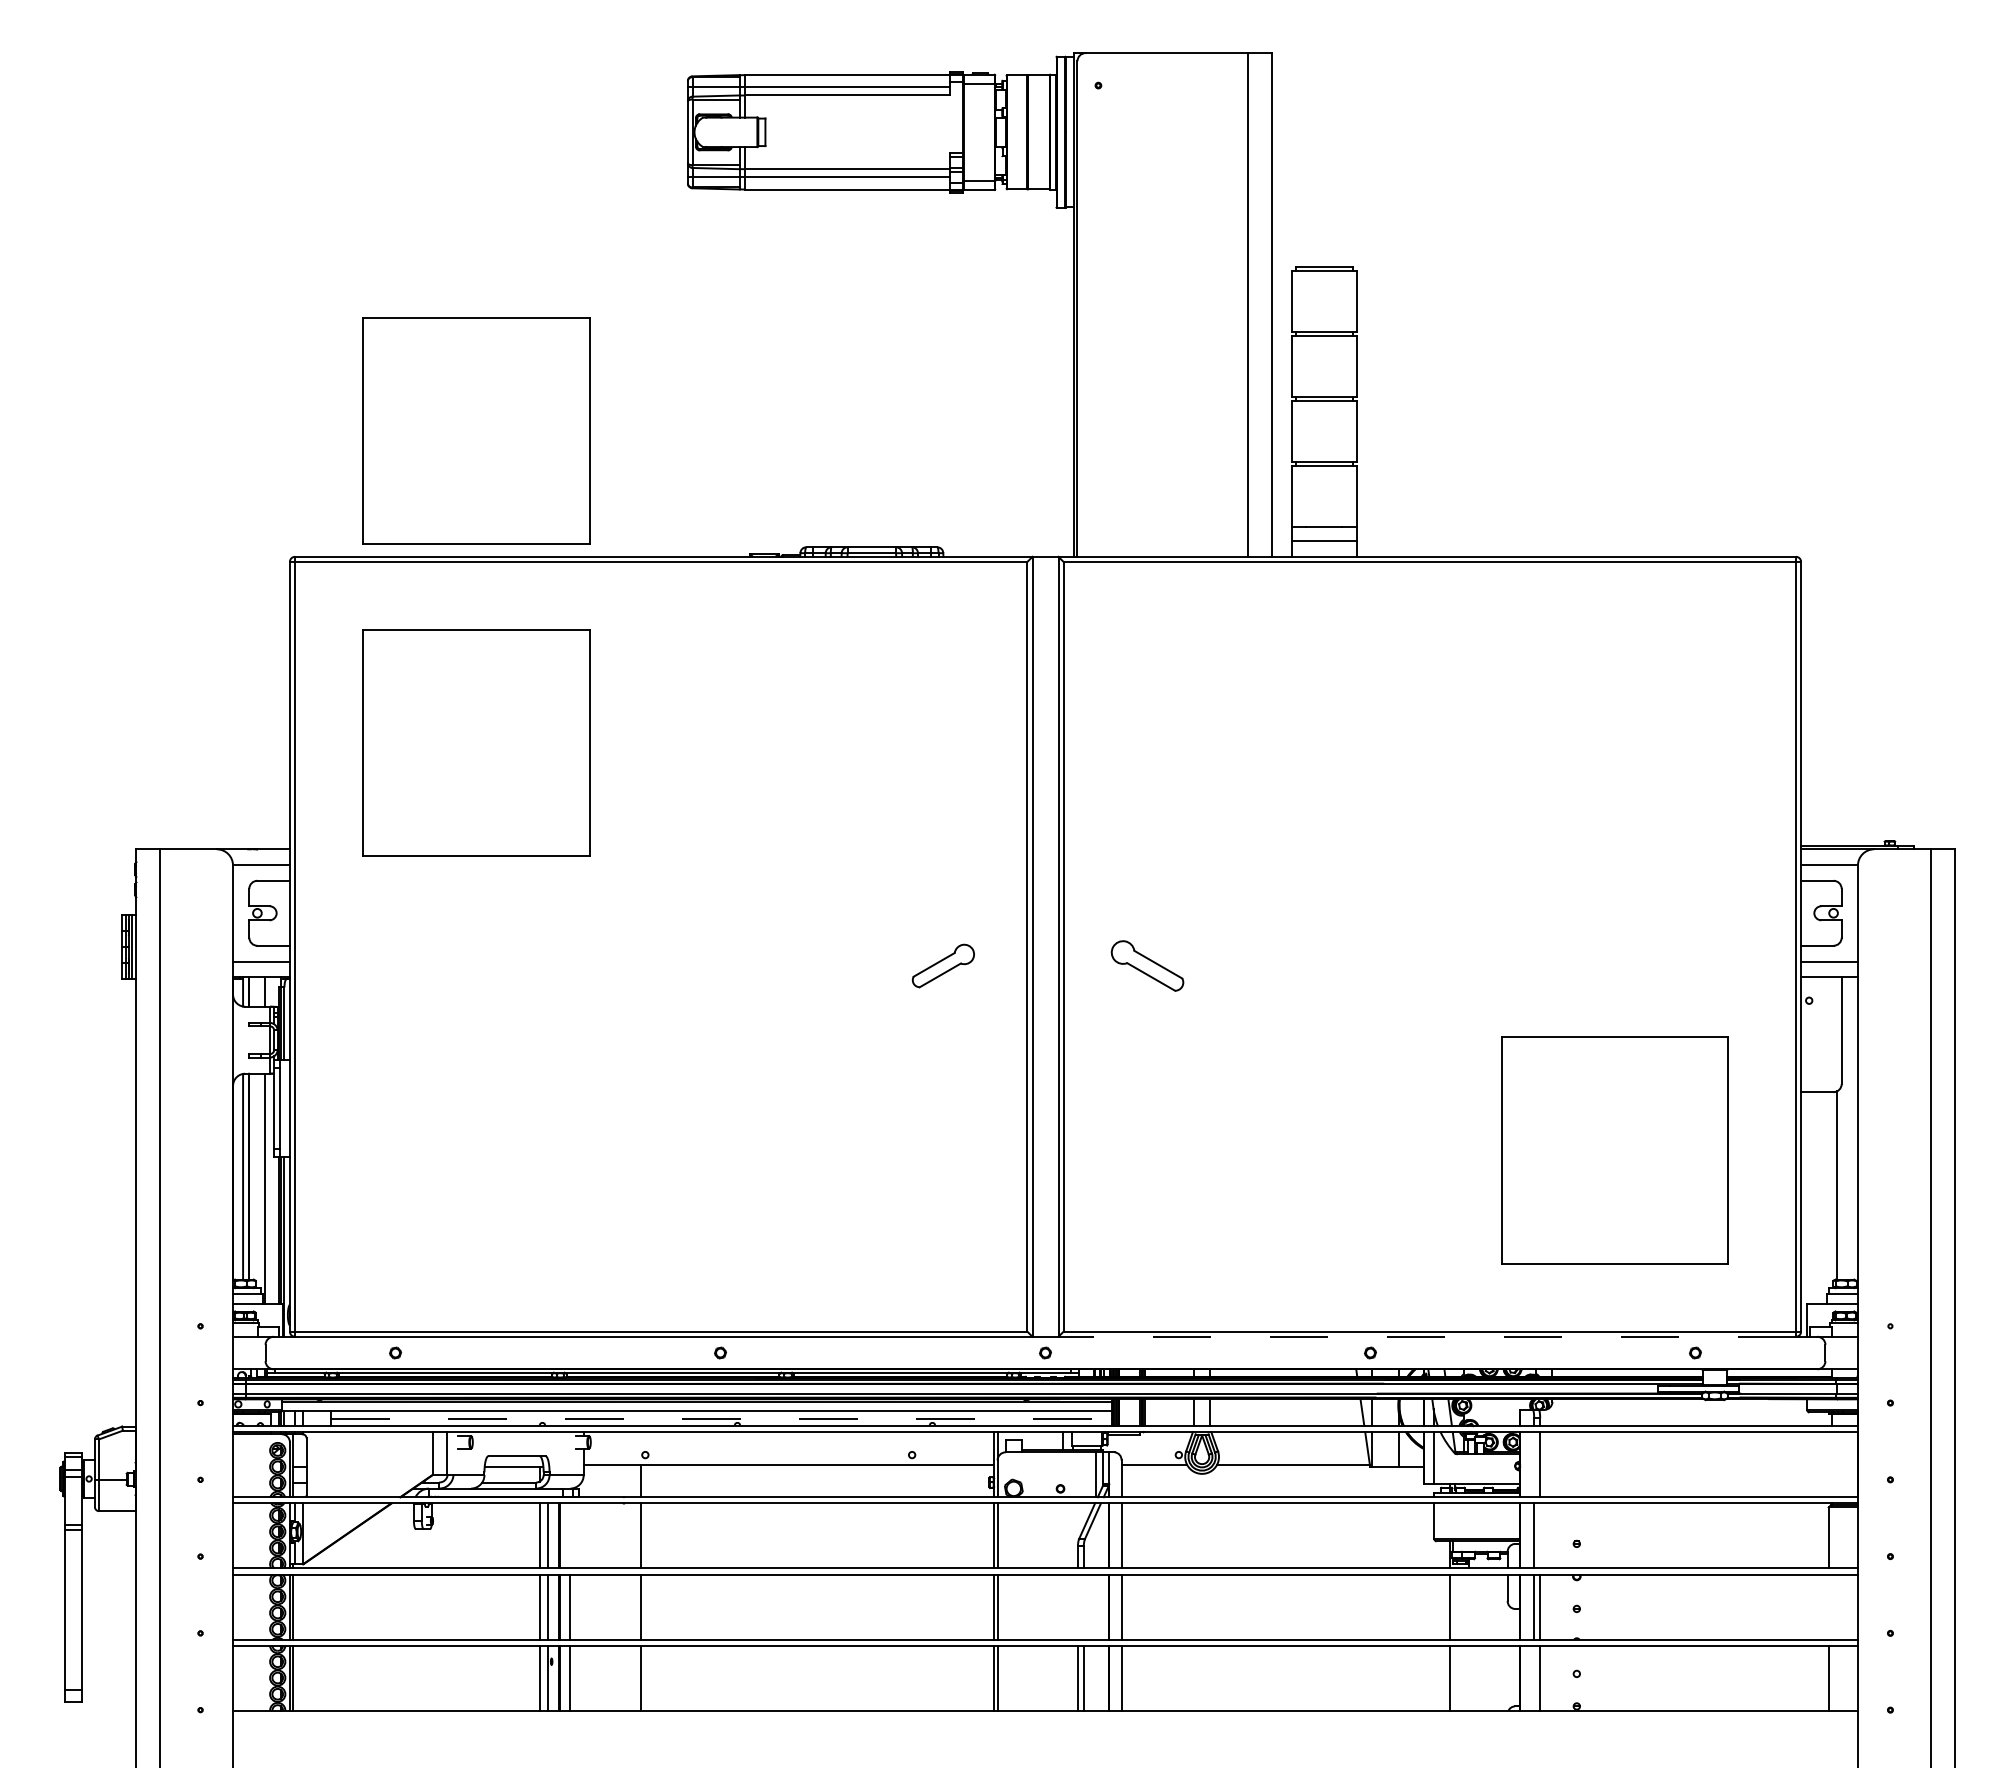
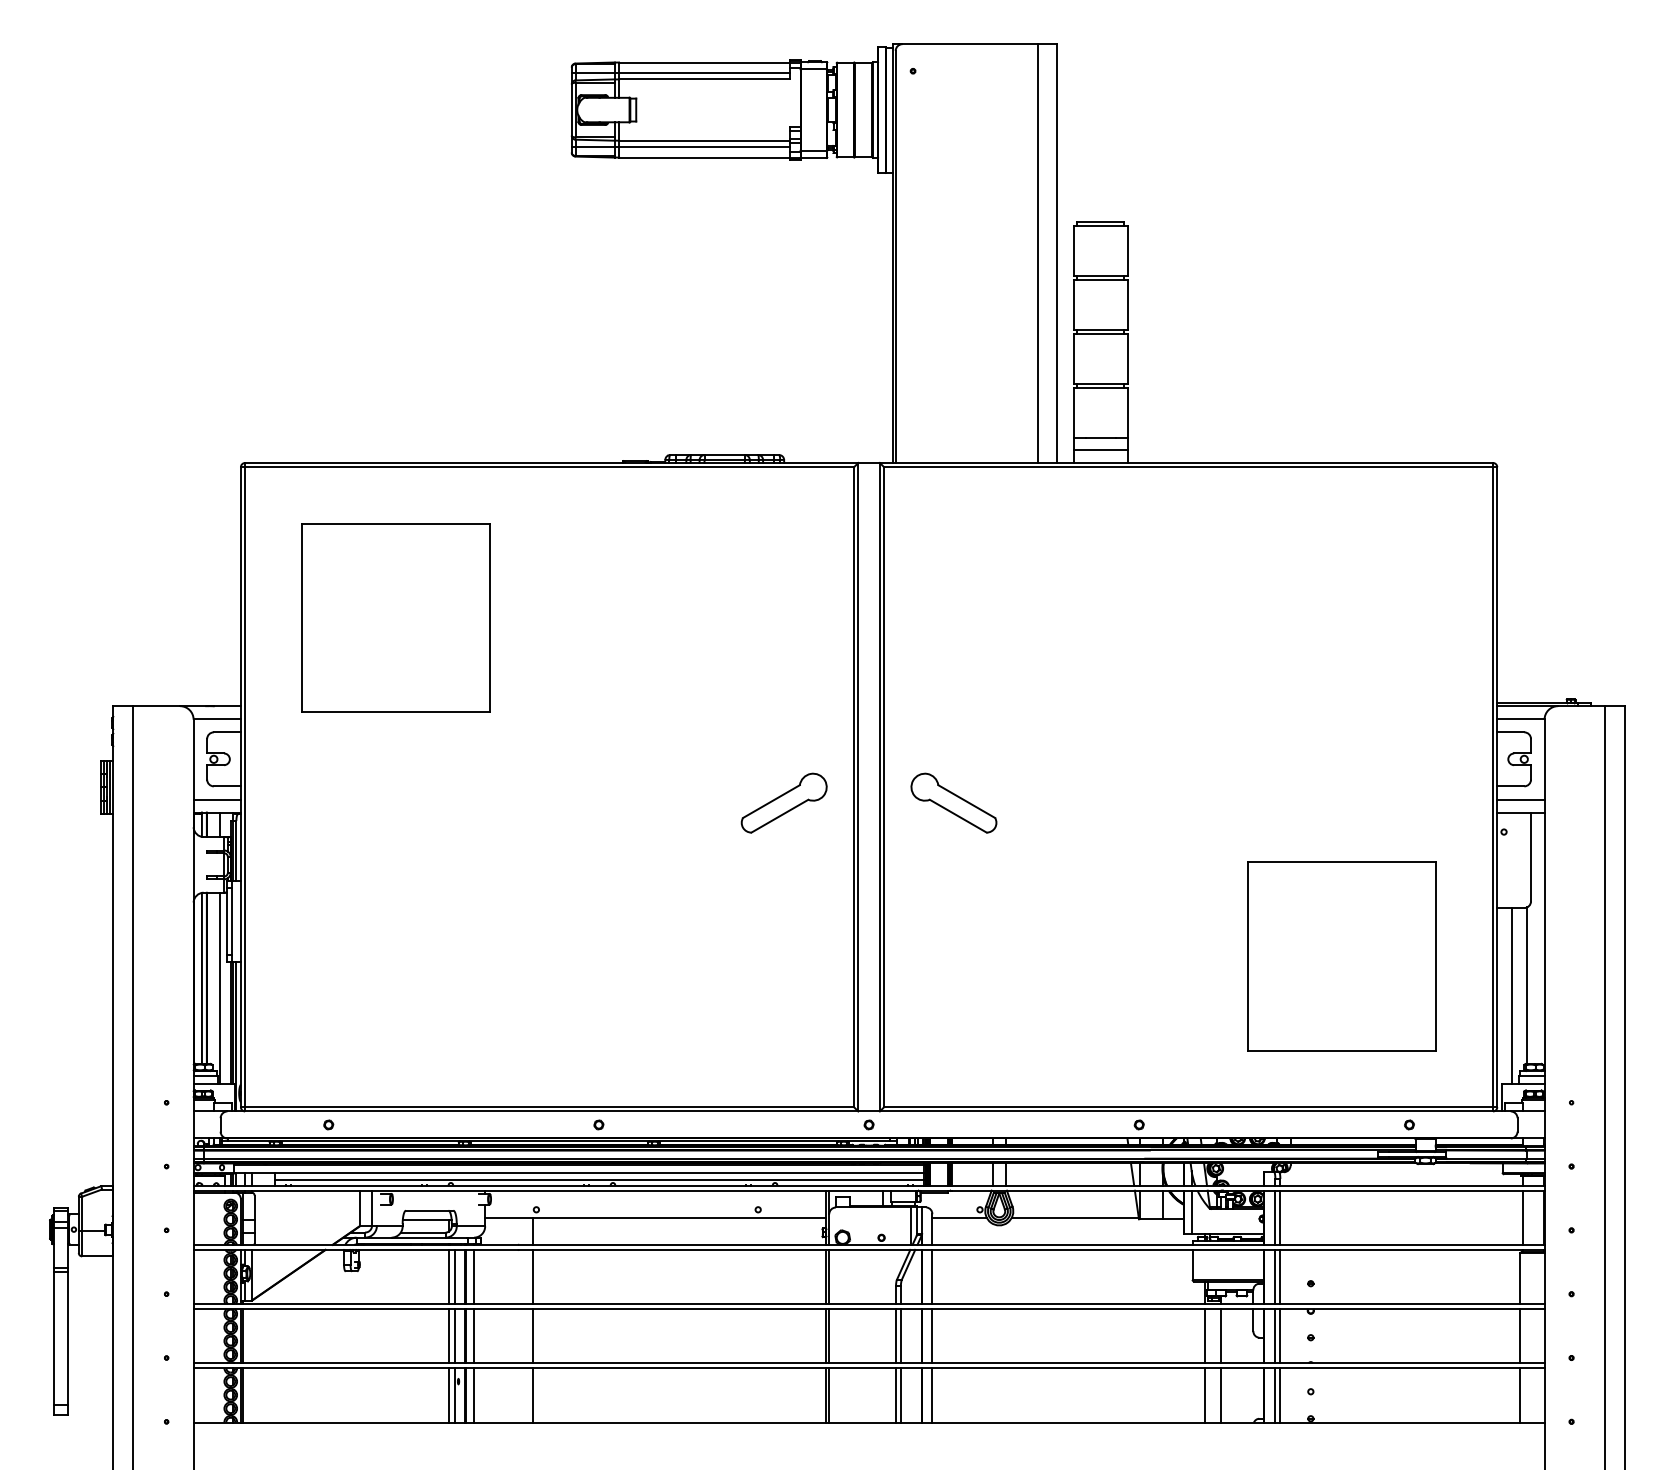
part: (476, 430) -> (396, 357), removed
part: (943, 965) -> (784, 802), size x1.67
part: (1147, 965) -> (953, 802), size x1.43
line: (1819, 1198) -> (1512, 996), added
line: (1427, 1336) -> (1186, 1111), dashed -> solid
line: (721, 1419) -> (599, 1180), dashed -> solid
line: (1534, 1464) -> (1275, 1217), added
line: (1832, 1464) -> (1523, 1217), added
line: (570, 1535) -> (474, 1276), added
line: (1540, 1535) -> (1280, 1276), added
line: (1077, 1606) -> (895, 1335), added
line: (1083, 1606) -> (900, 1335), added
line: (1469, 1606) -> (1221, 1335), added
line: (1828, 1606) -> (1520, 1335), added
line: (1469, 1677) -> (1221, 1394), added
line: (1534, 1677) -> (1275, 1394), added

